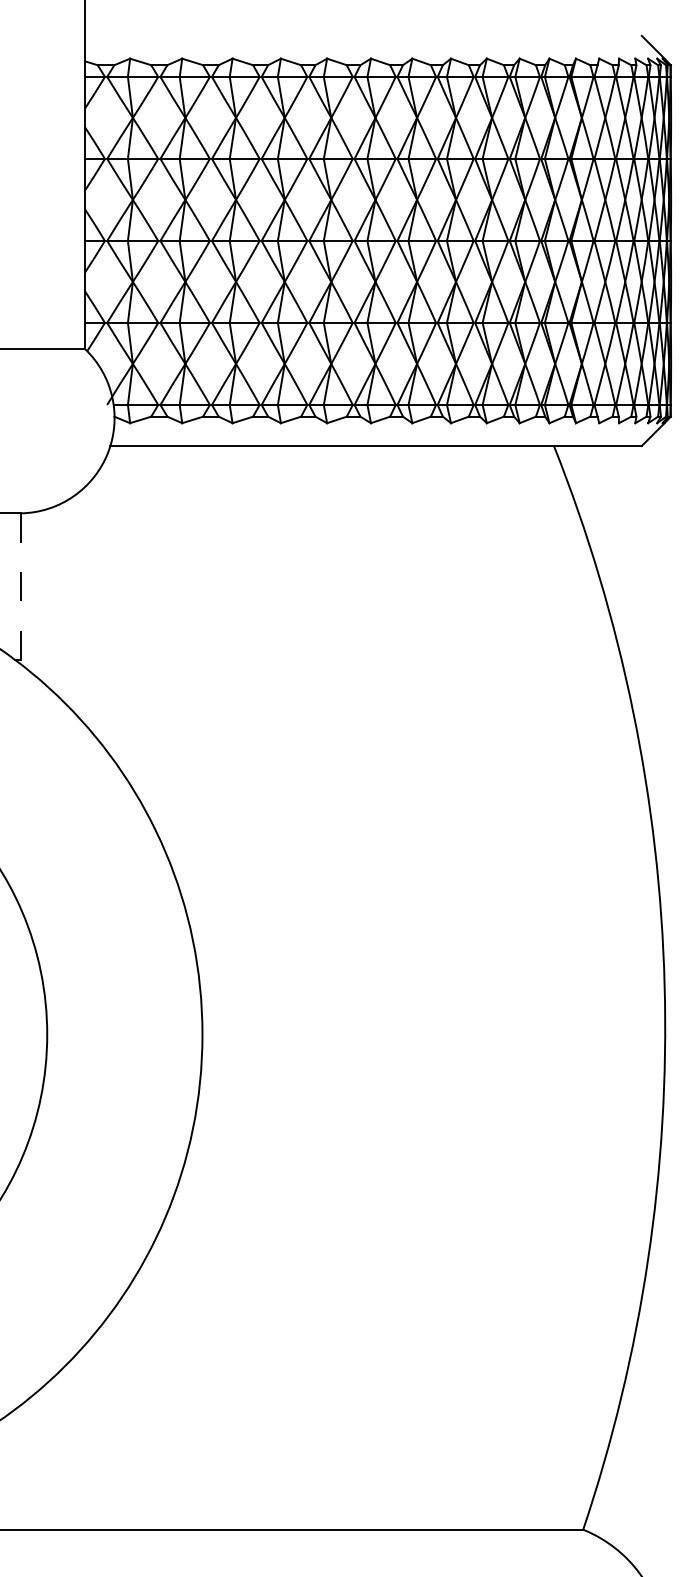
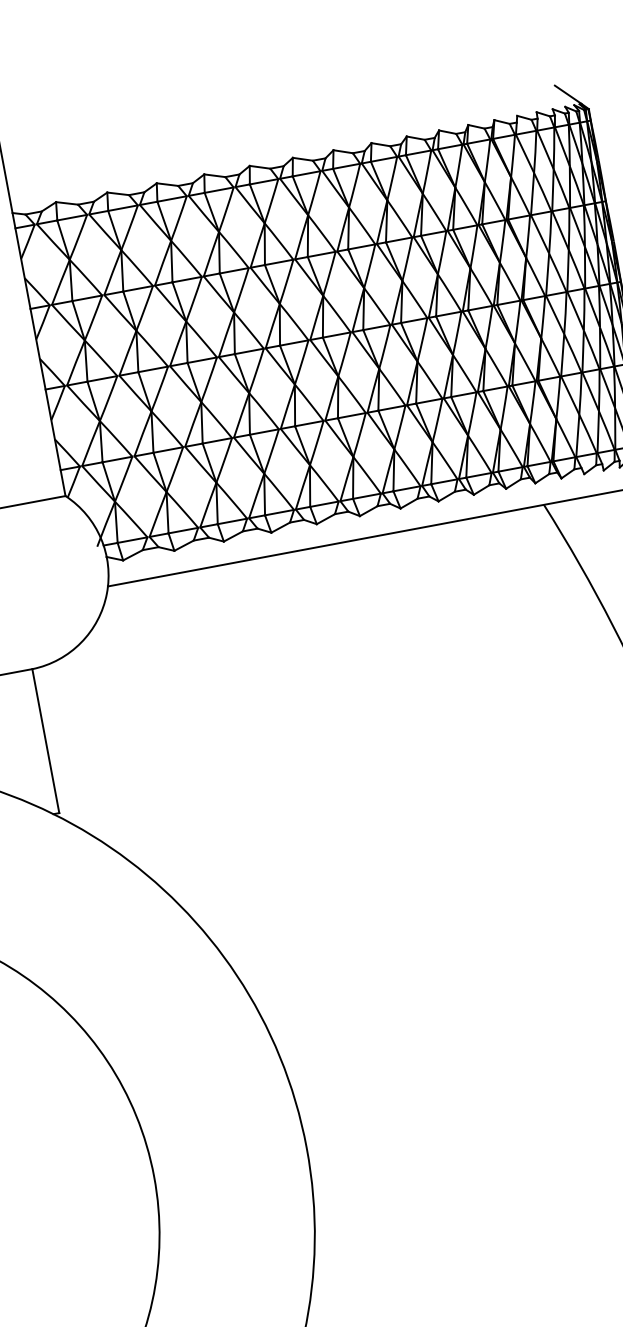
line: (20, 586) -> (45, 741), dashed -> solid

